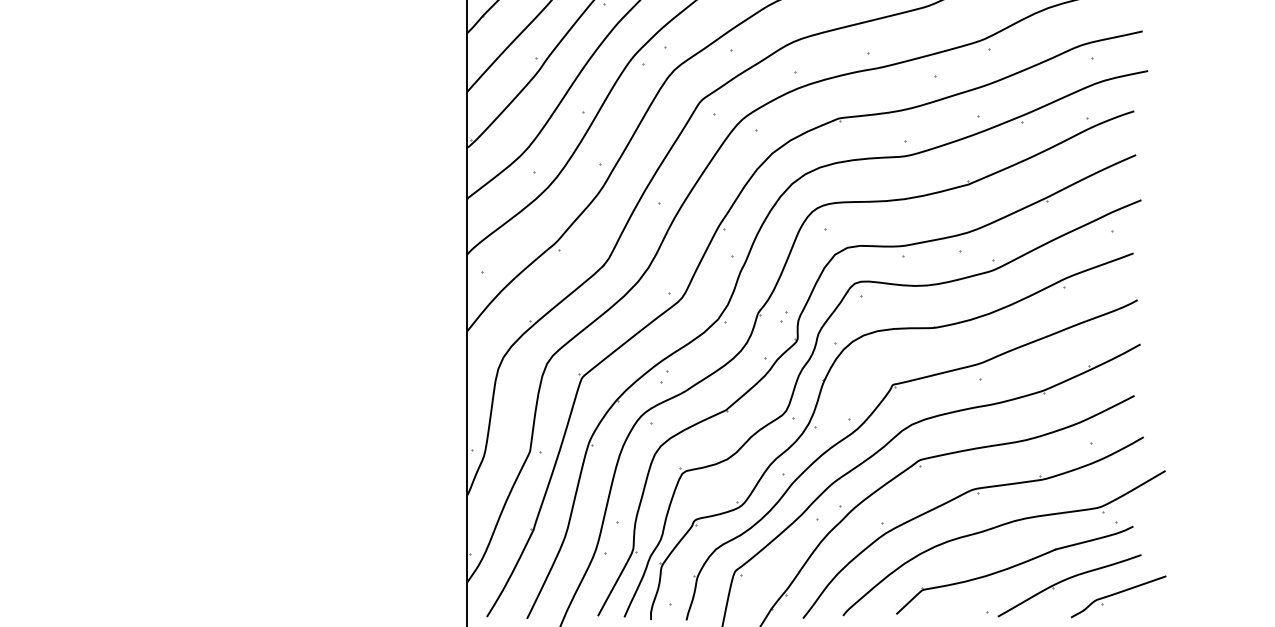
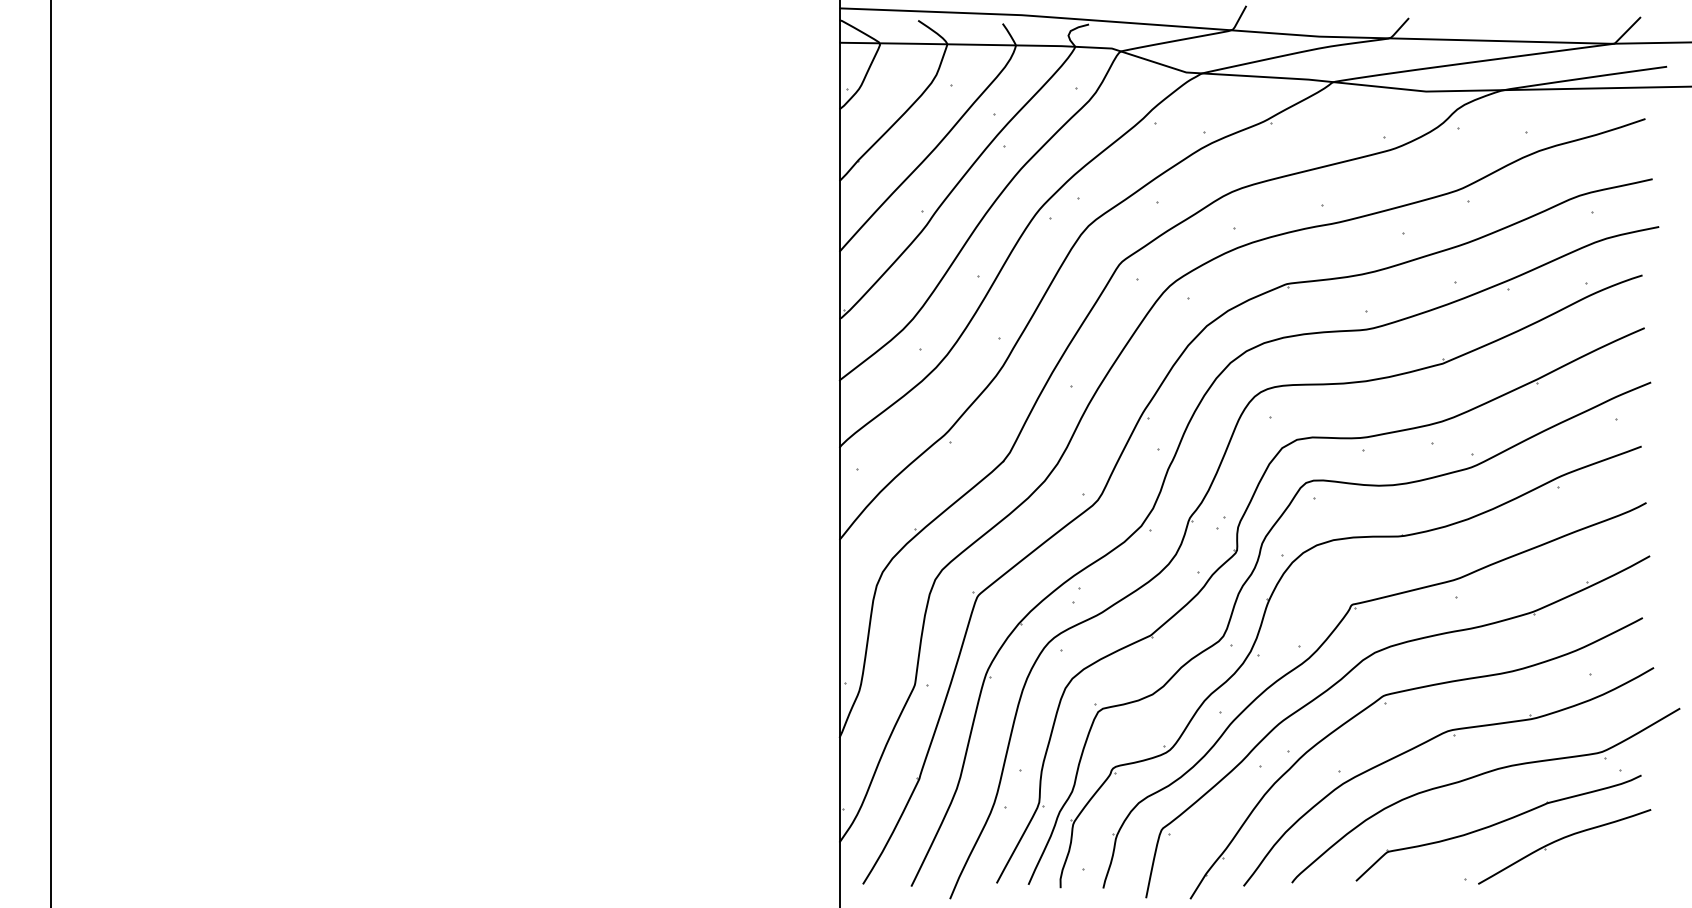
part: (1118, 596) -> (1623, 859), removed

